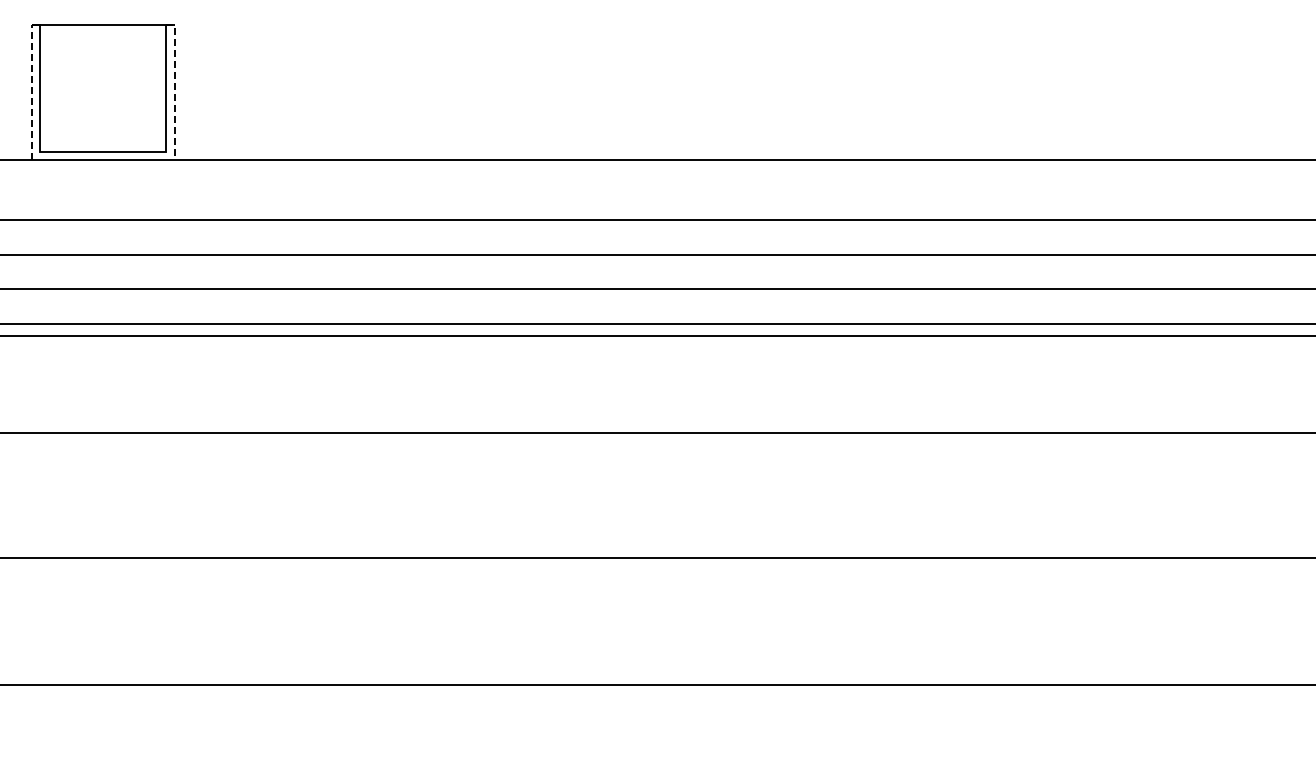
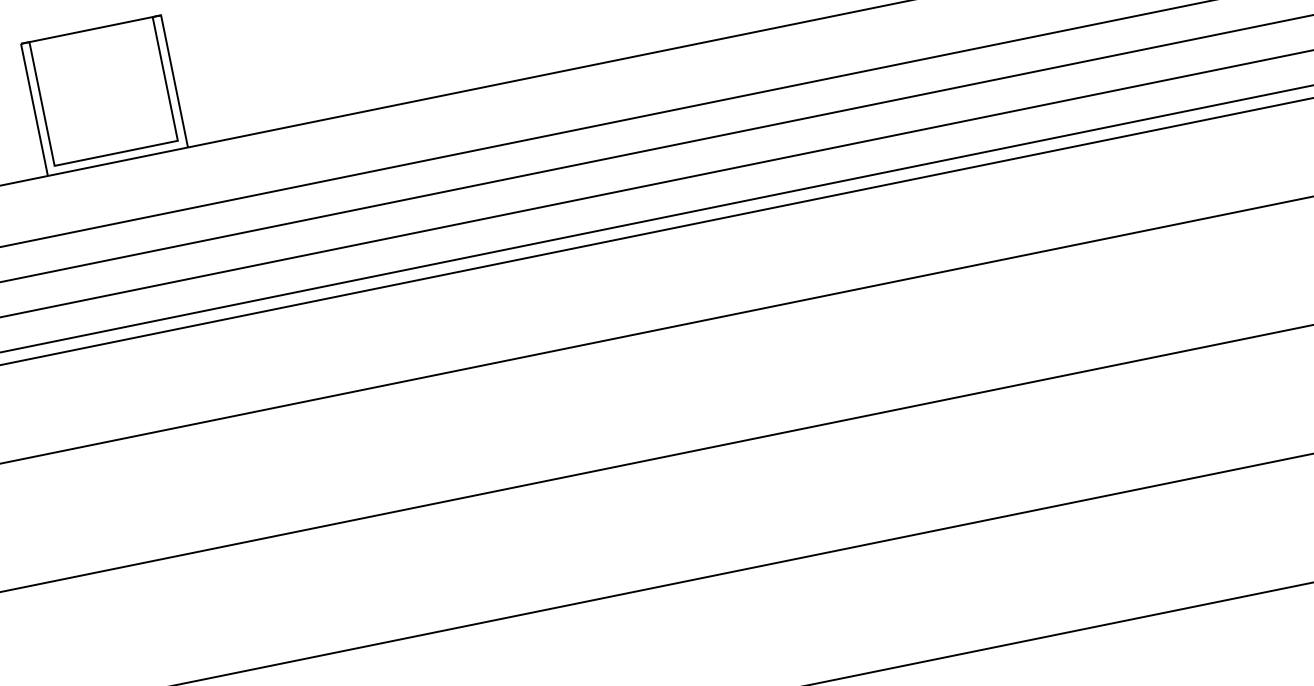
line: (174, 88) -> (173, 77), dashed -> solid
line: (31, 92) -> (34, 109), dashed -> solid

